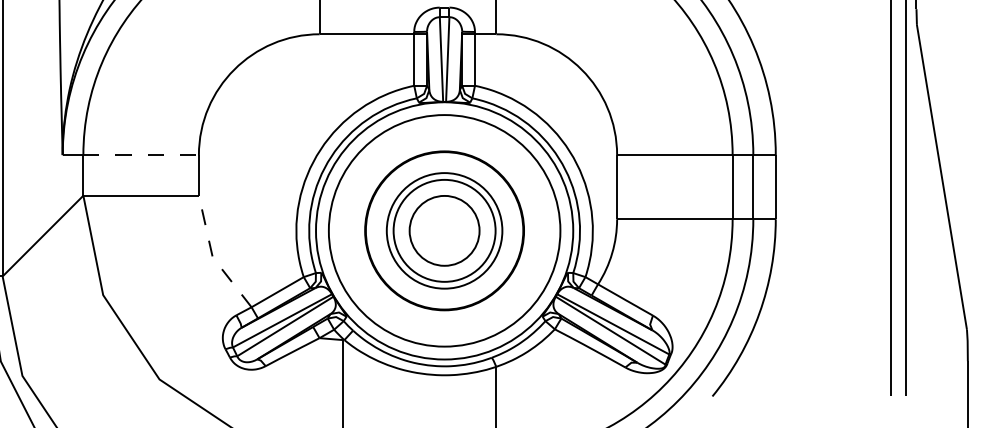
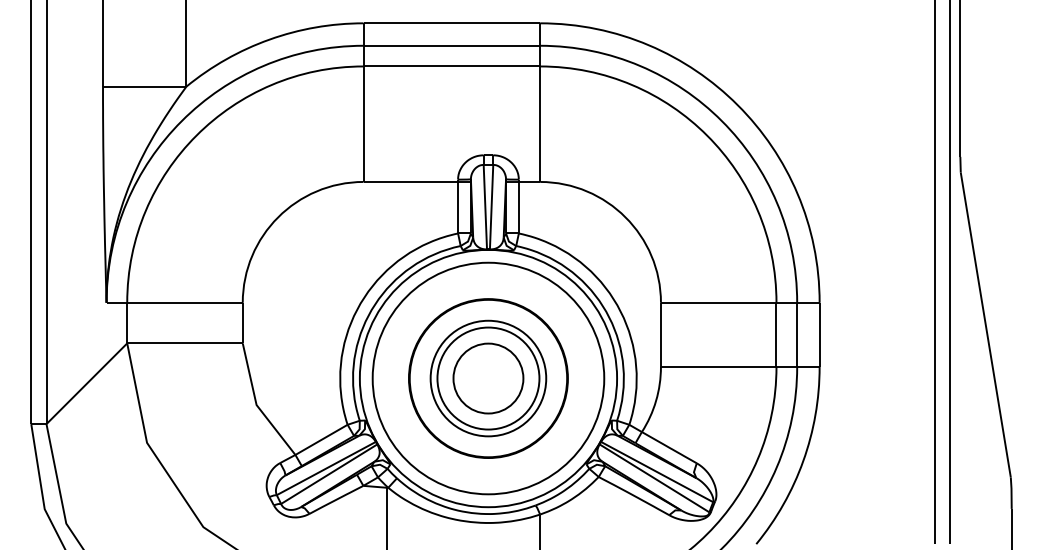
line: (140, 154) -> (184, 302), dashed -> solid
line: (212, 257) -> (256, 405), dashed -> solid

